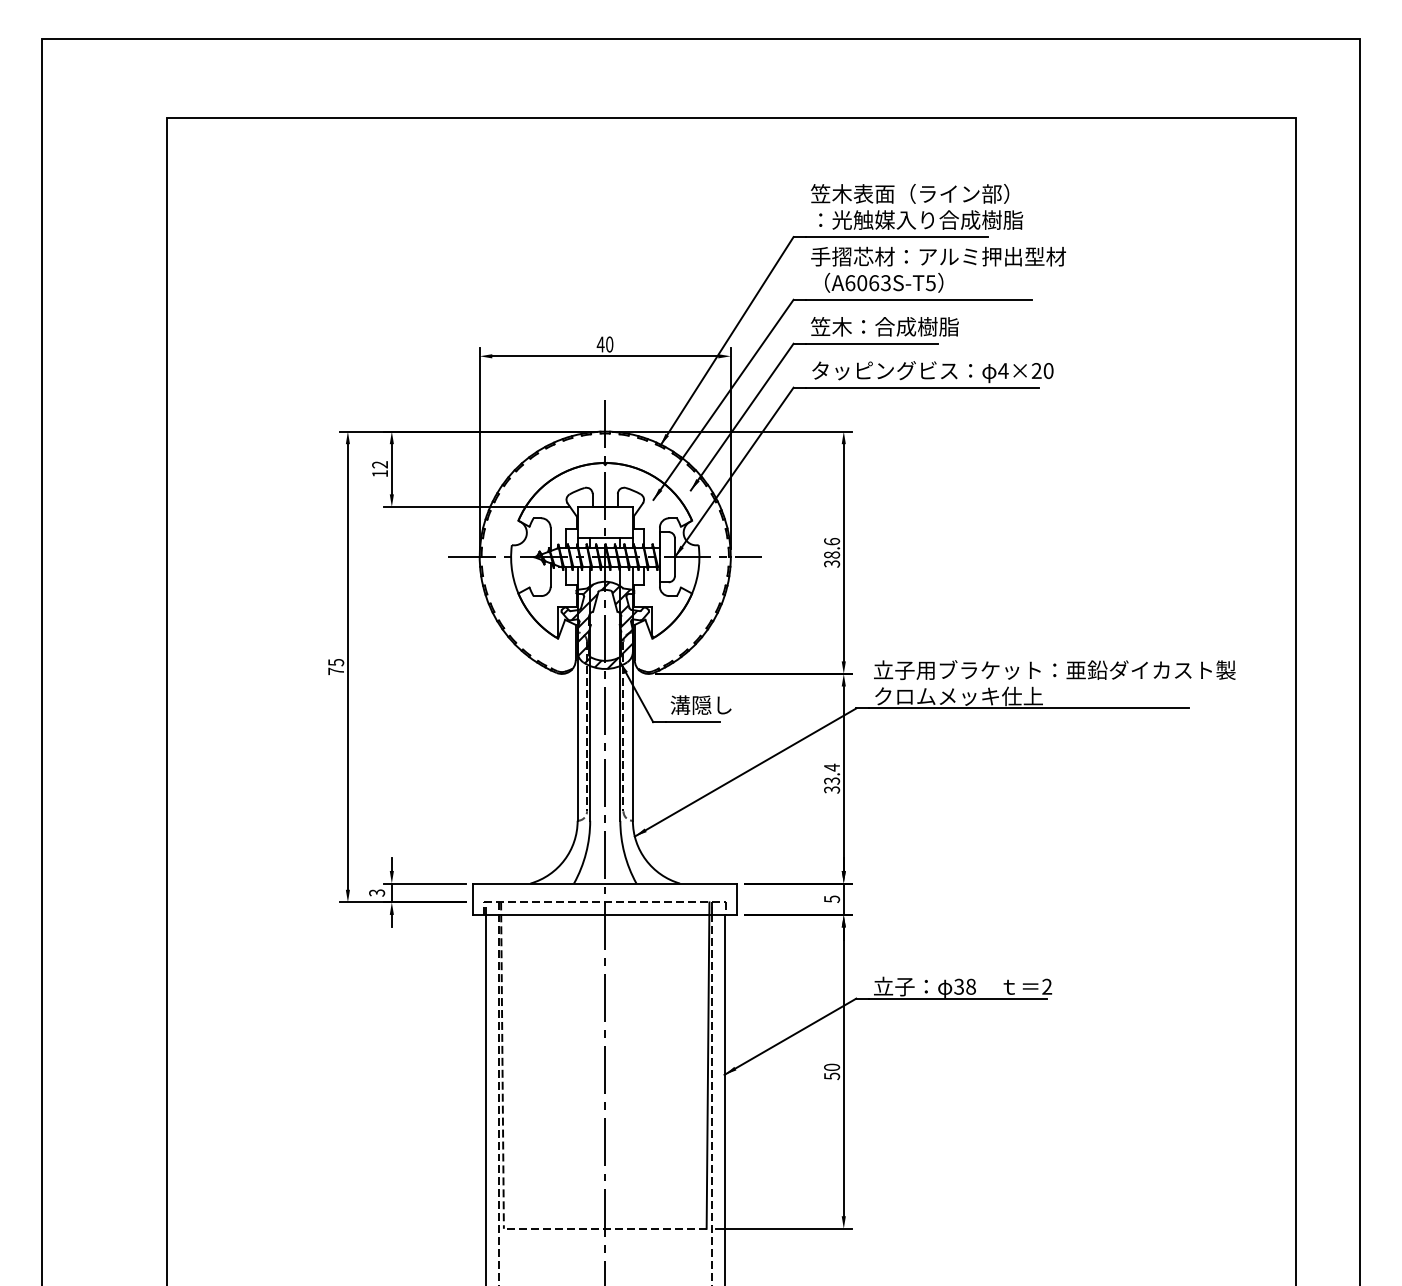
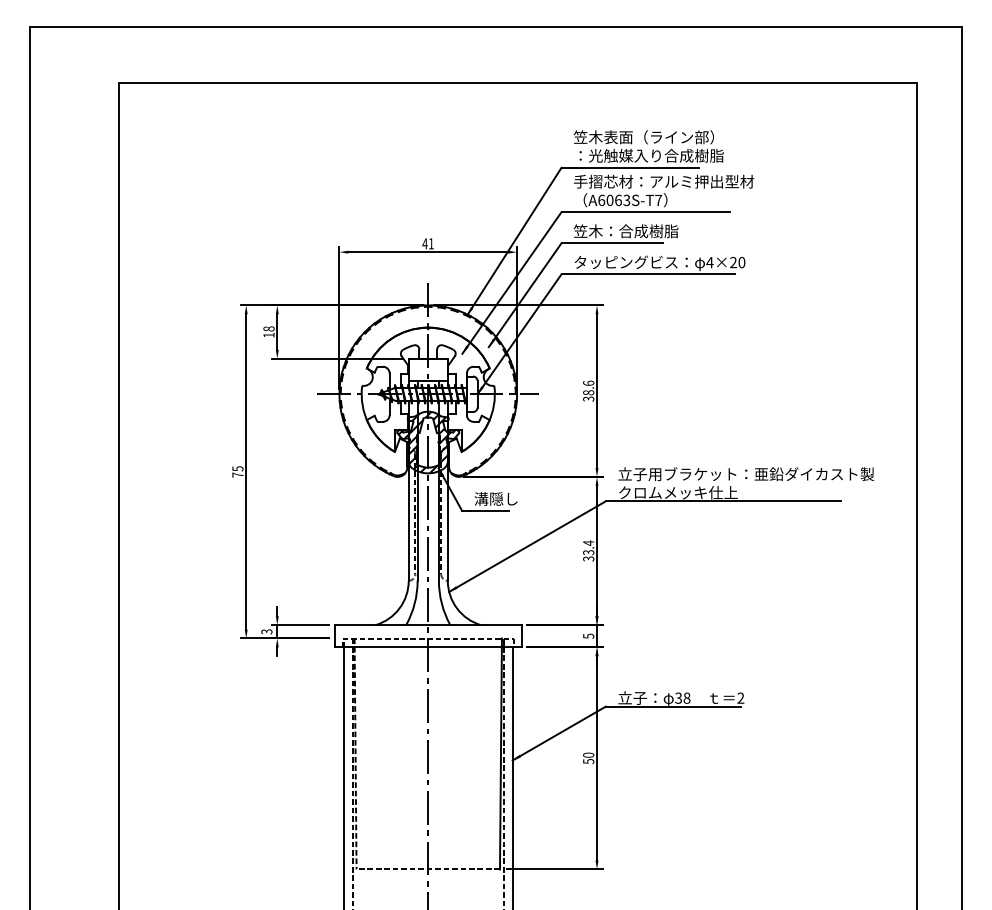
text: (930, 283) -> (658, 200), A6063S-T5 -> A6063S-T7
text: (608, 344) -> (430, 243), 40 -> 41
text: (379, 464) -> (268, 328), 12 -> 18

